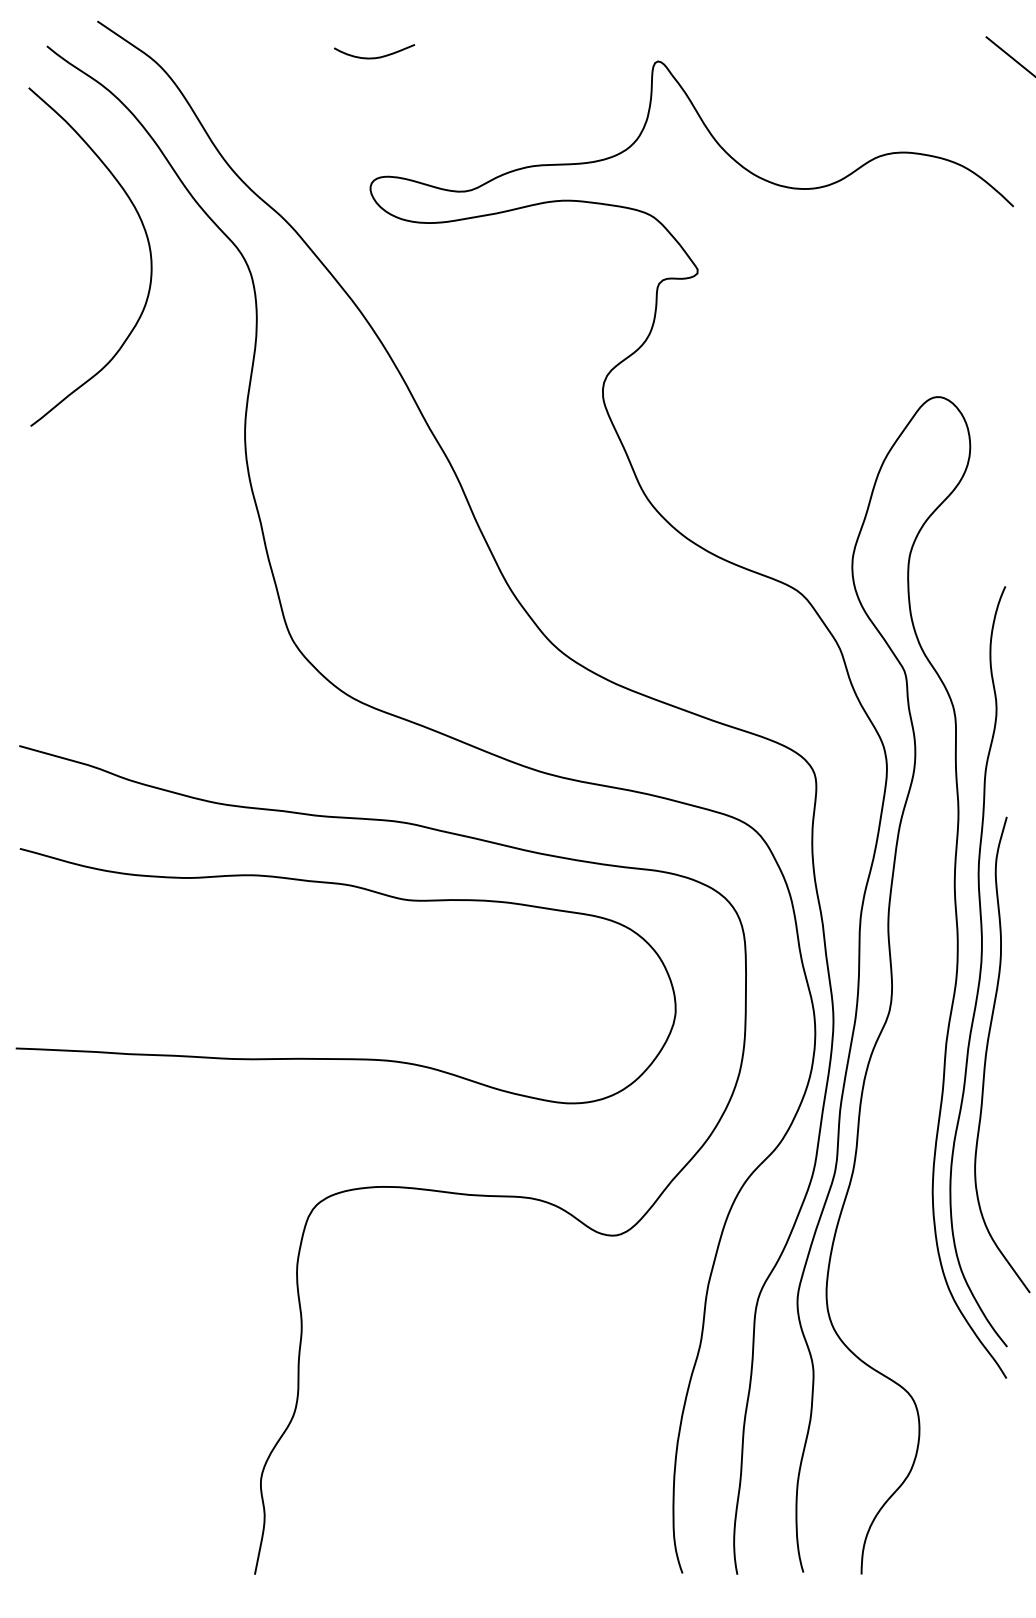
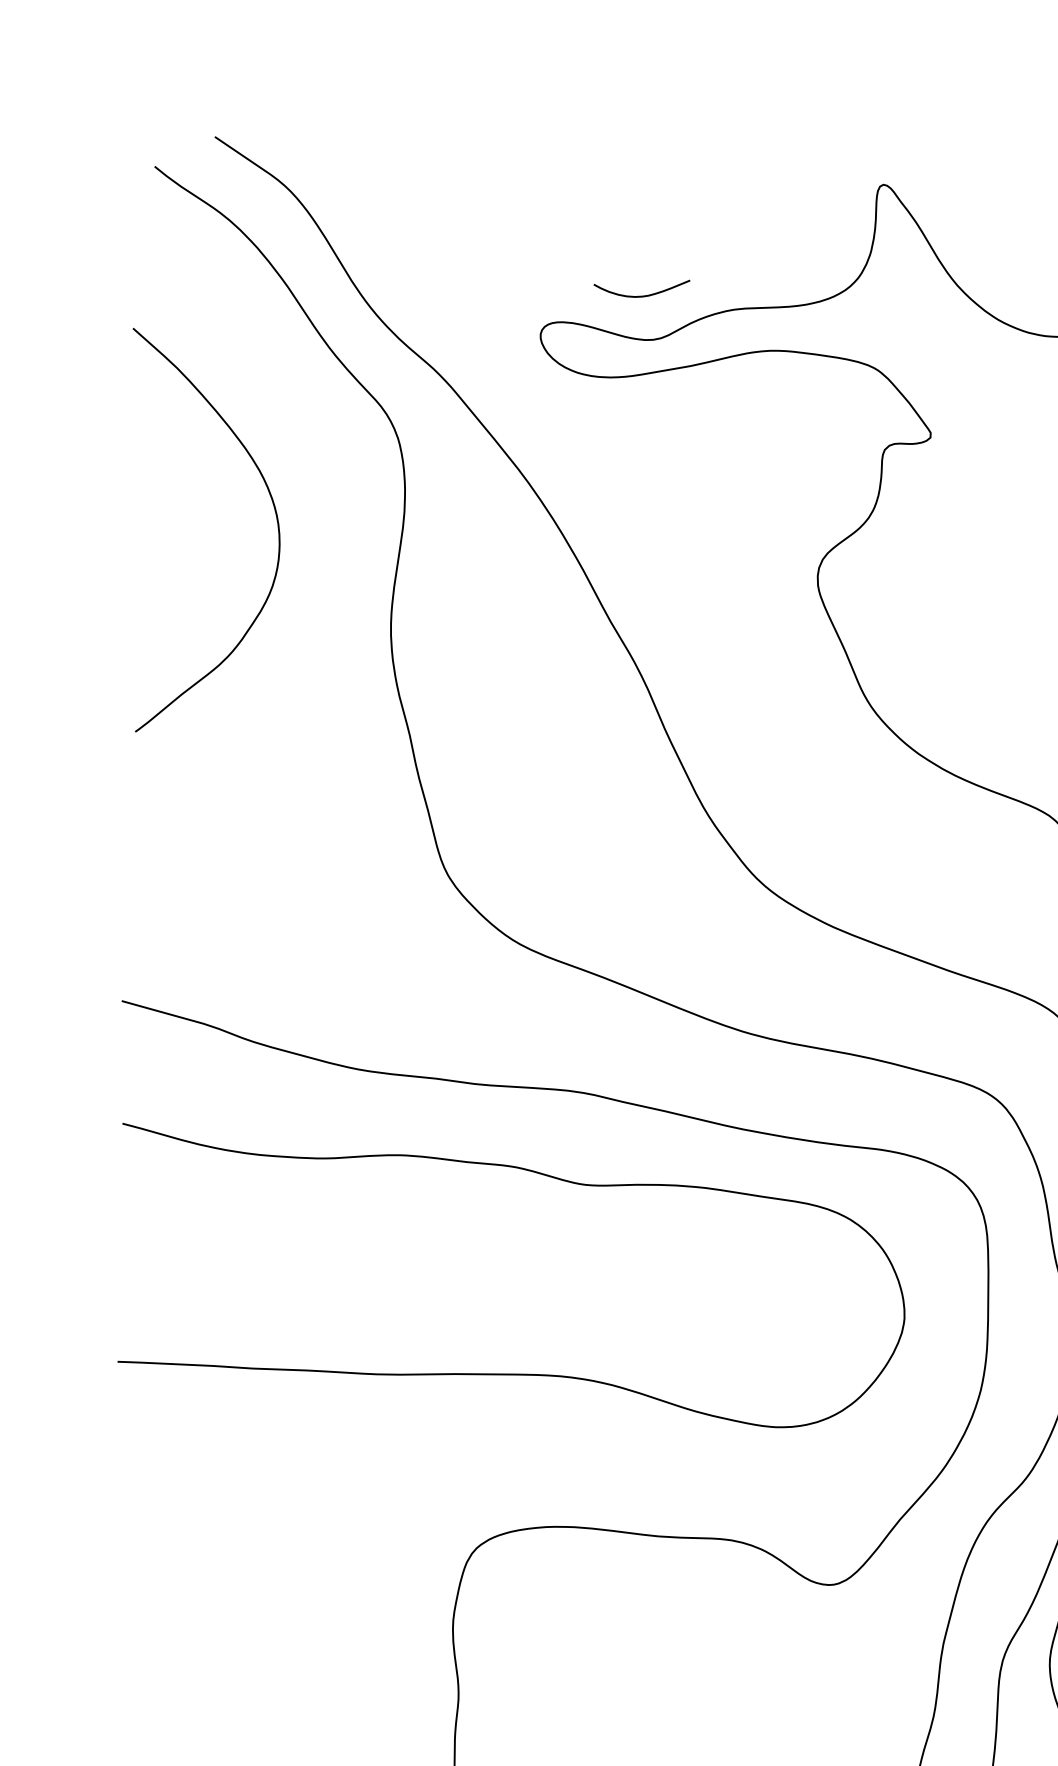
curve: (374, 57) -> (641, 295), moved
curve: (147, 242) -> (274, 512), moved

